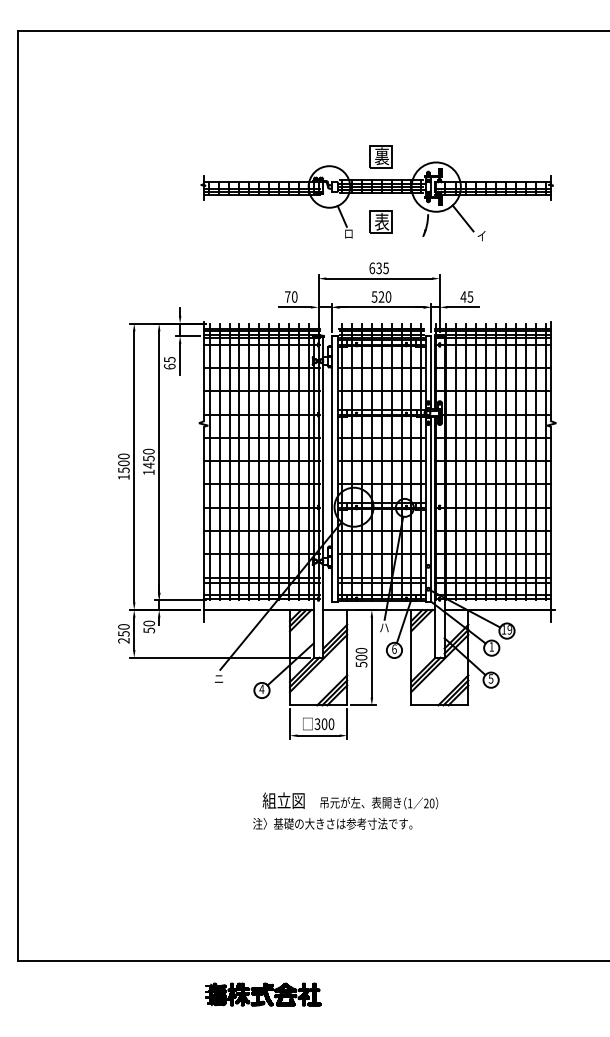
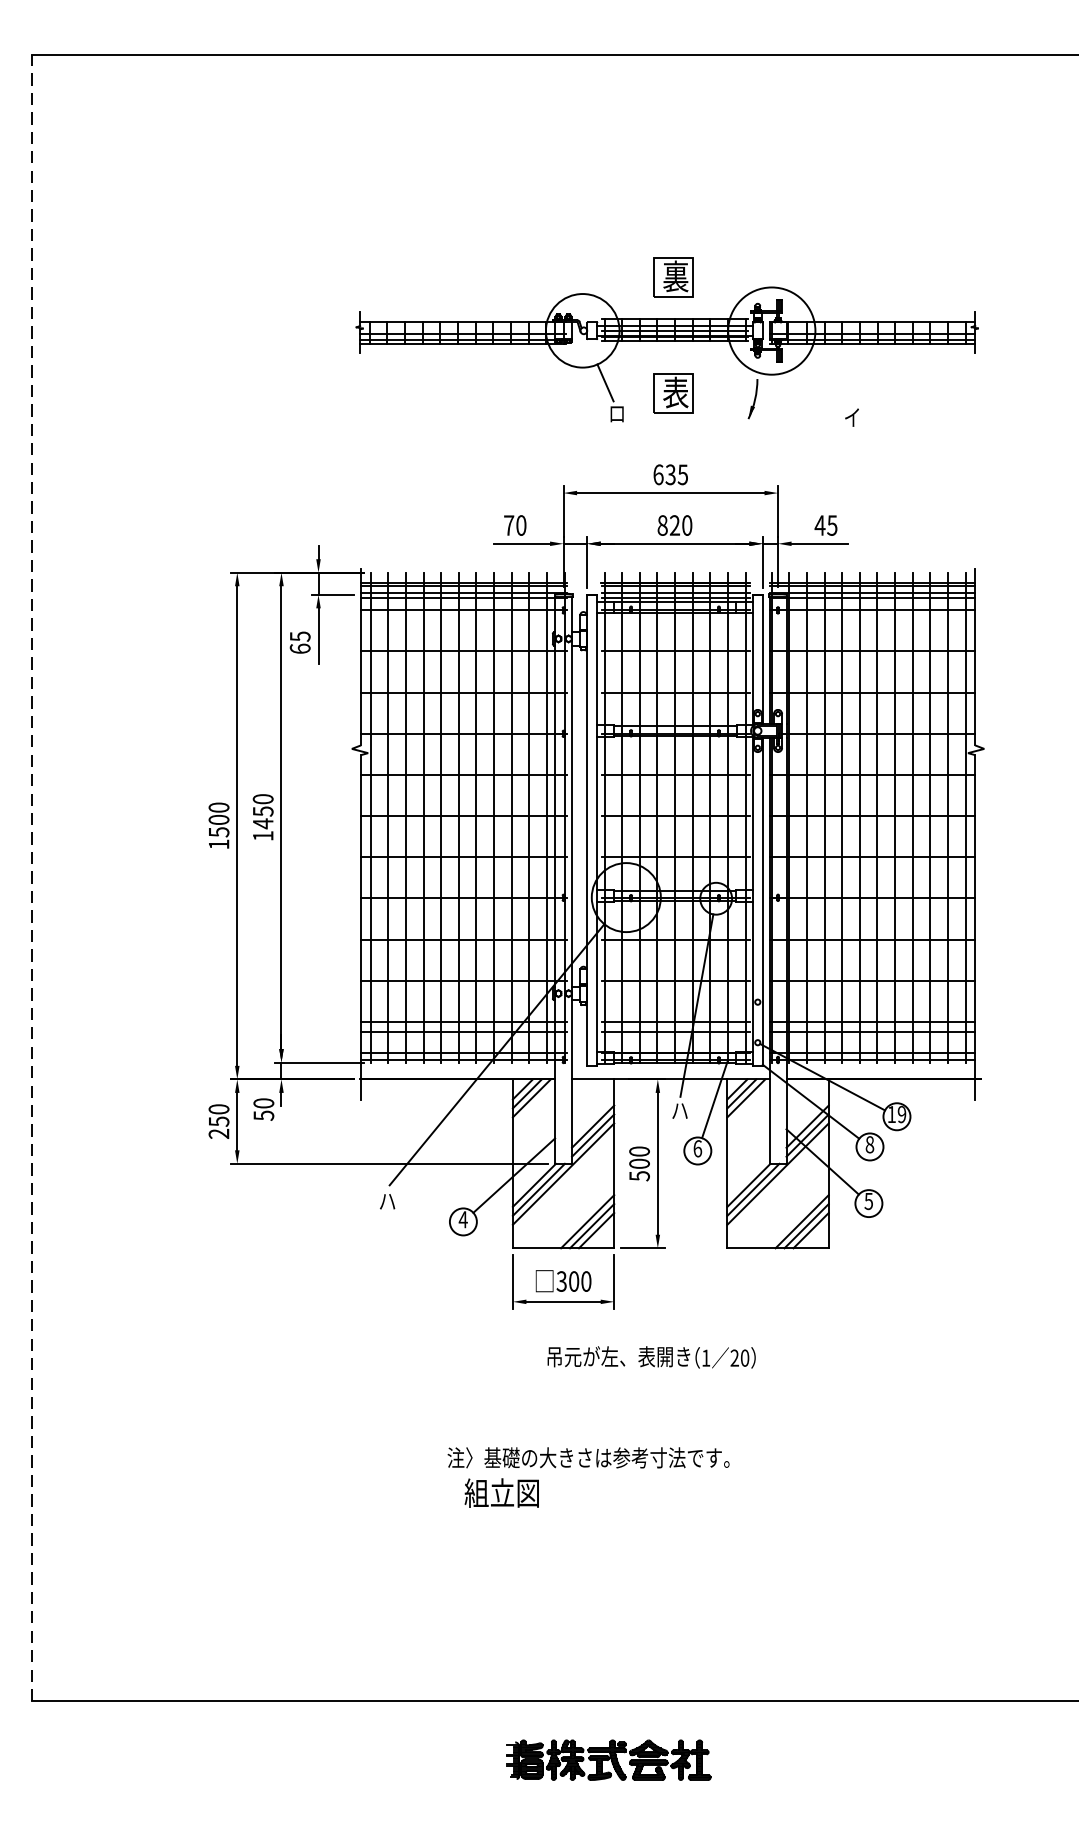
line: (462, 218) -> (818, 386), removed
text: (374, 296) -> (662, 524), 520 -> 820
line: (18, 495) -> (32, 876), solid -> dashed
text: (491, 646) -> (869, 1144), 1 -> 8
text: (219, 678) -> (388, 1200), ニ -> ハ
text: (283, 800) -> (501, 1492), moved
text: (379, 802) -> (651, 1356), moved
part: (263, 994) -> (609, 1759), moved

